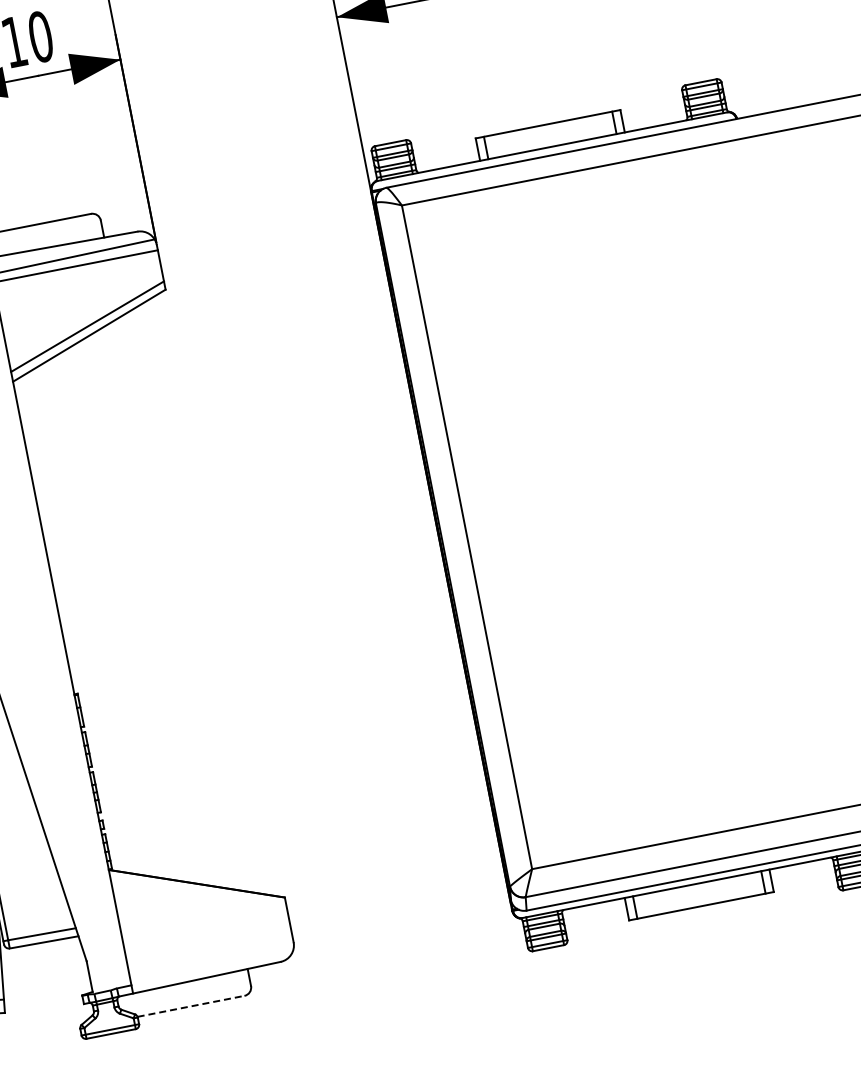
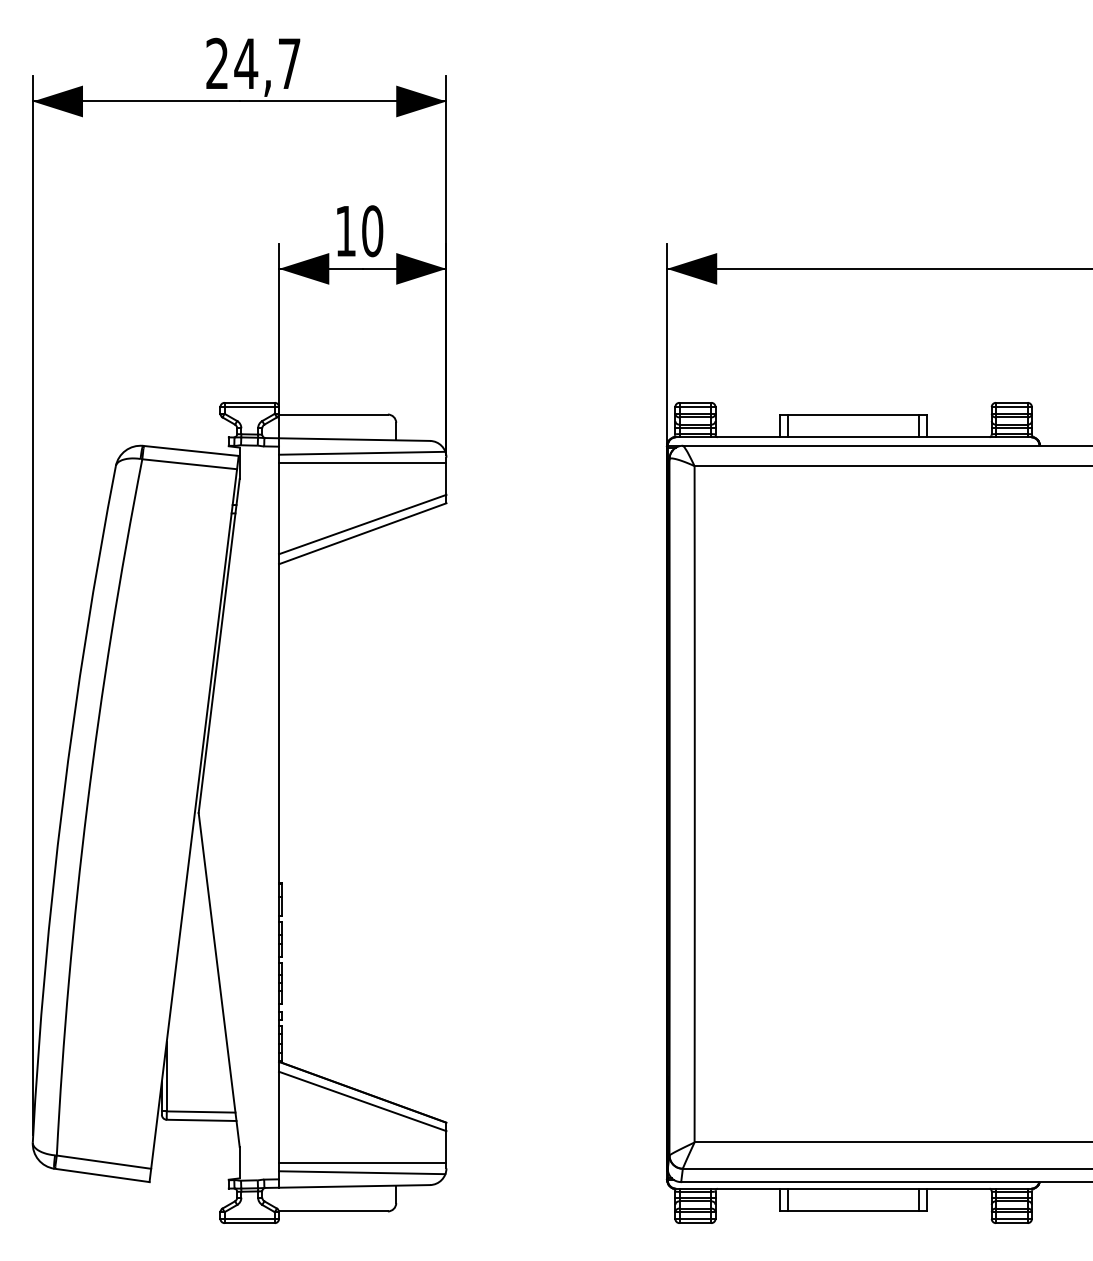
line: (198, 892) -> (362, 1101), added
line: (210, 952) -> (362, 1162), added
line: (212, 962) -> (362, 1172), added
line: (191, 1006) -> (333, 1211), dashed -> solid

